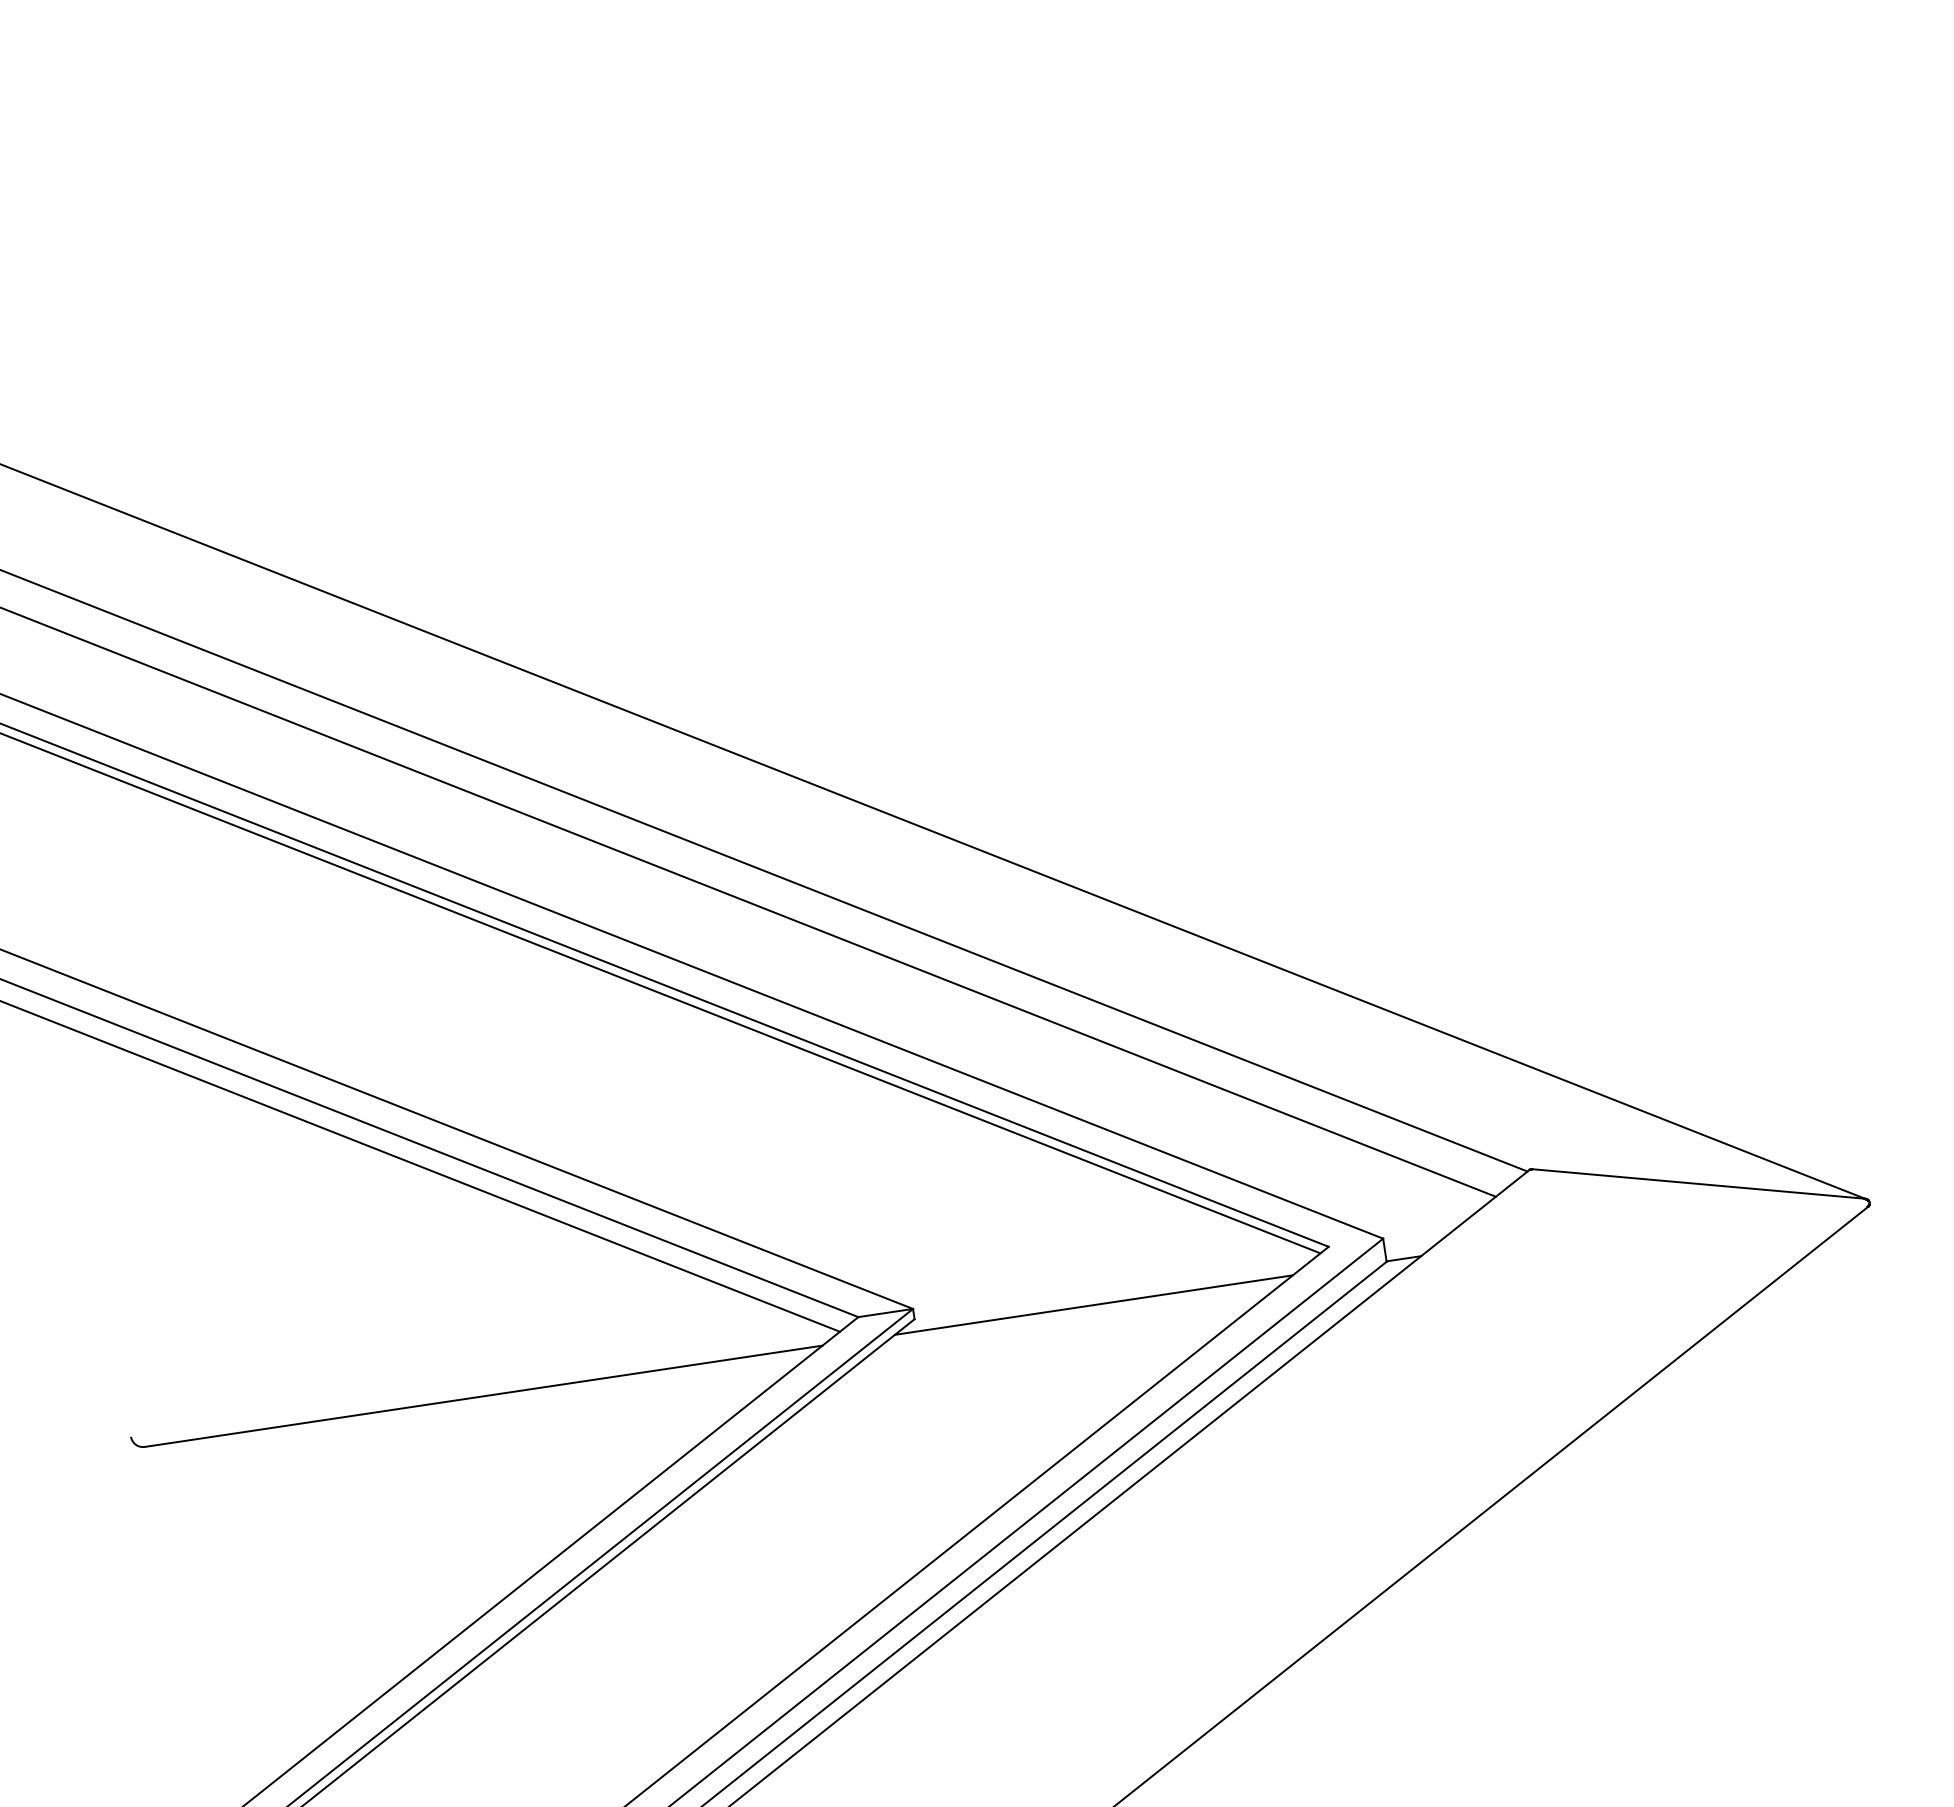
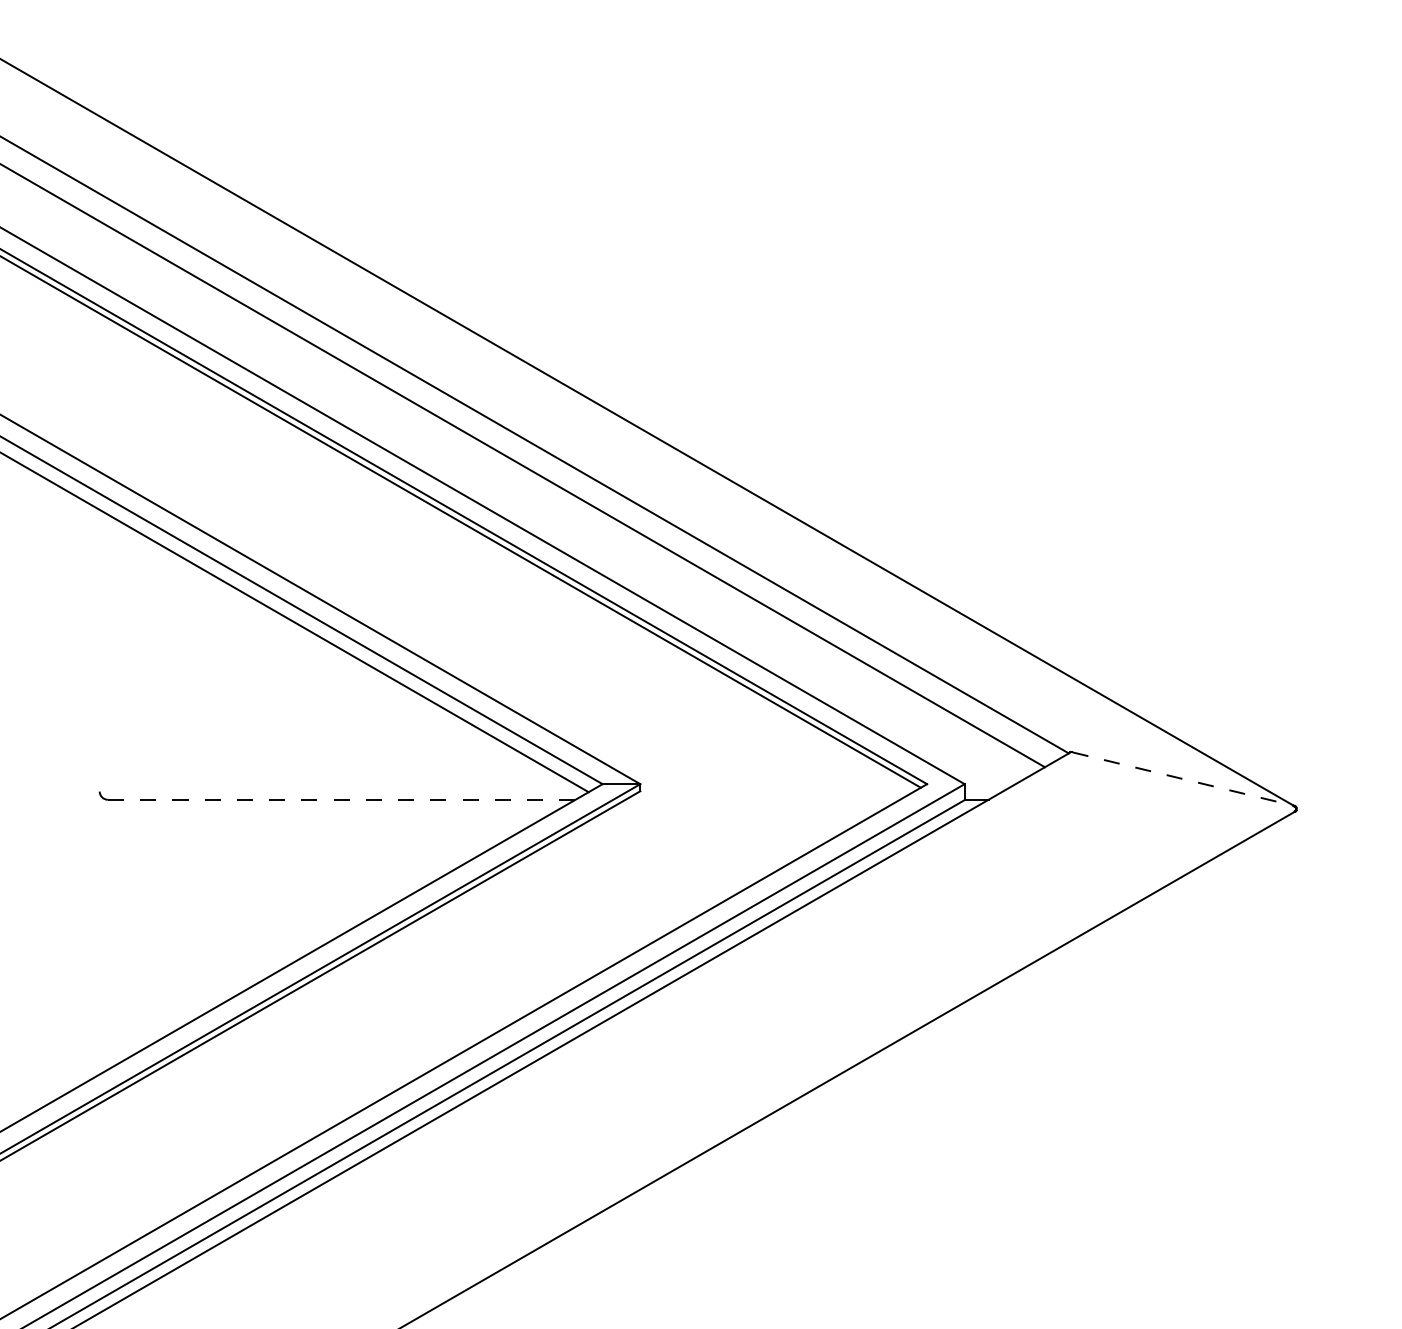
line: (1699, 1184) -> (1183, 779), solid -> dashed
line: (1093, 1304) -> (762, 799), removed
line: (483, 1395) -> (341, 799), solid -> dashed

